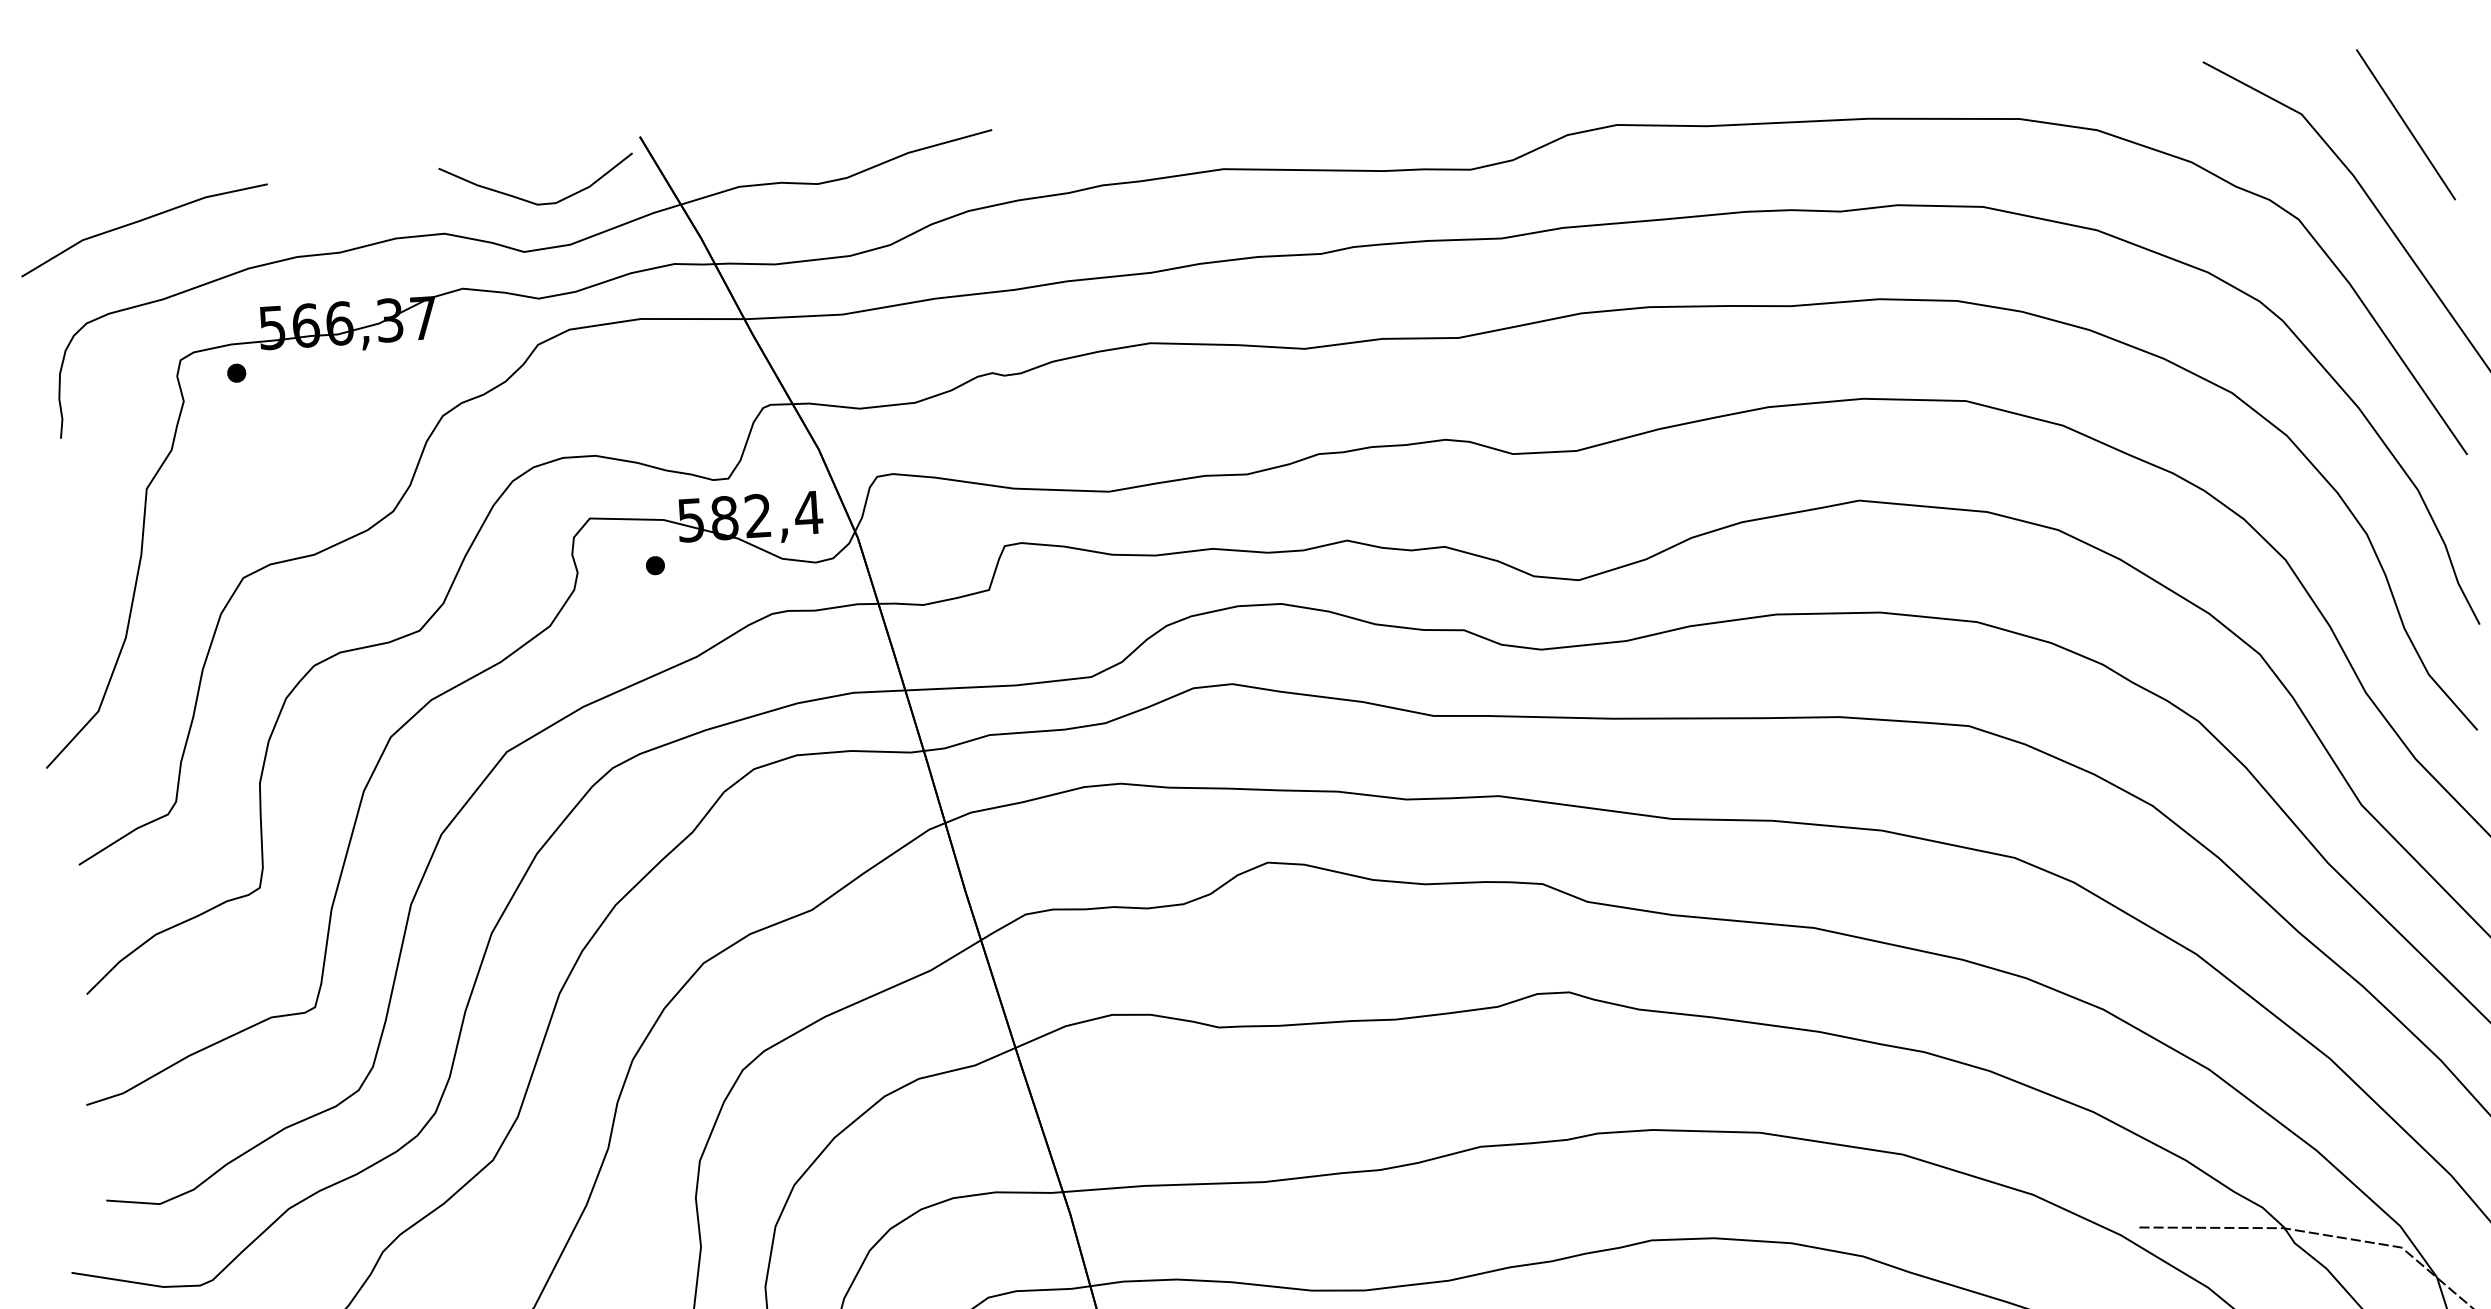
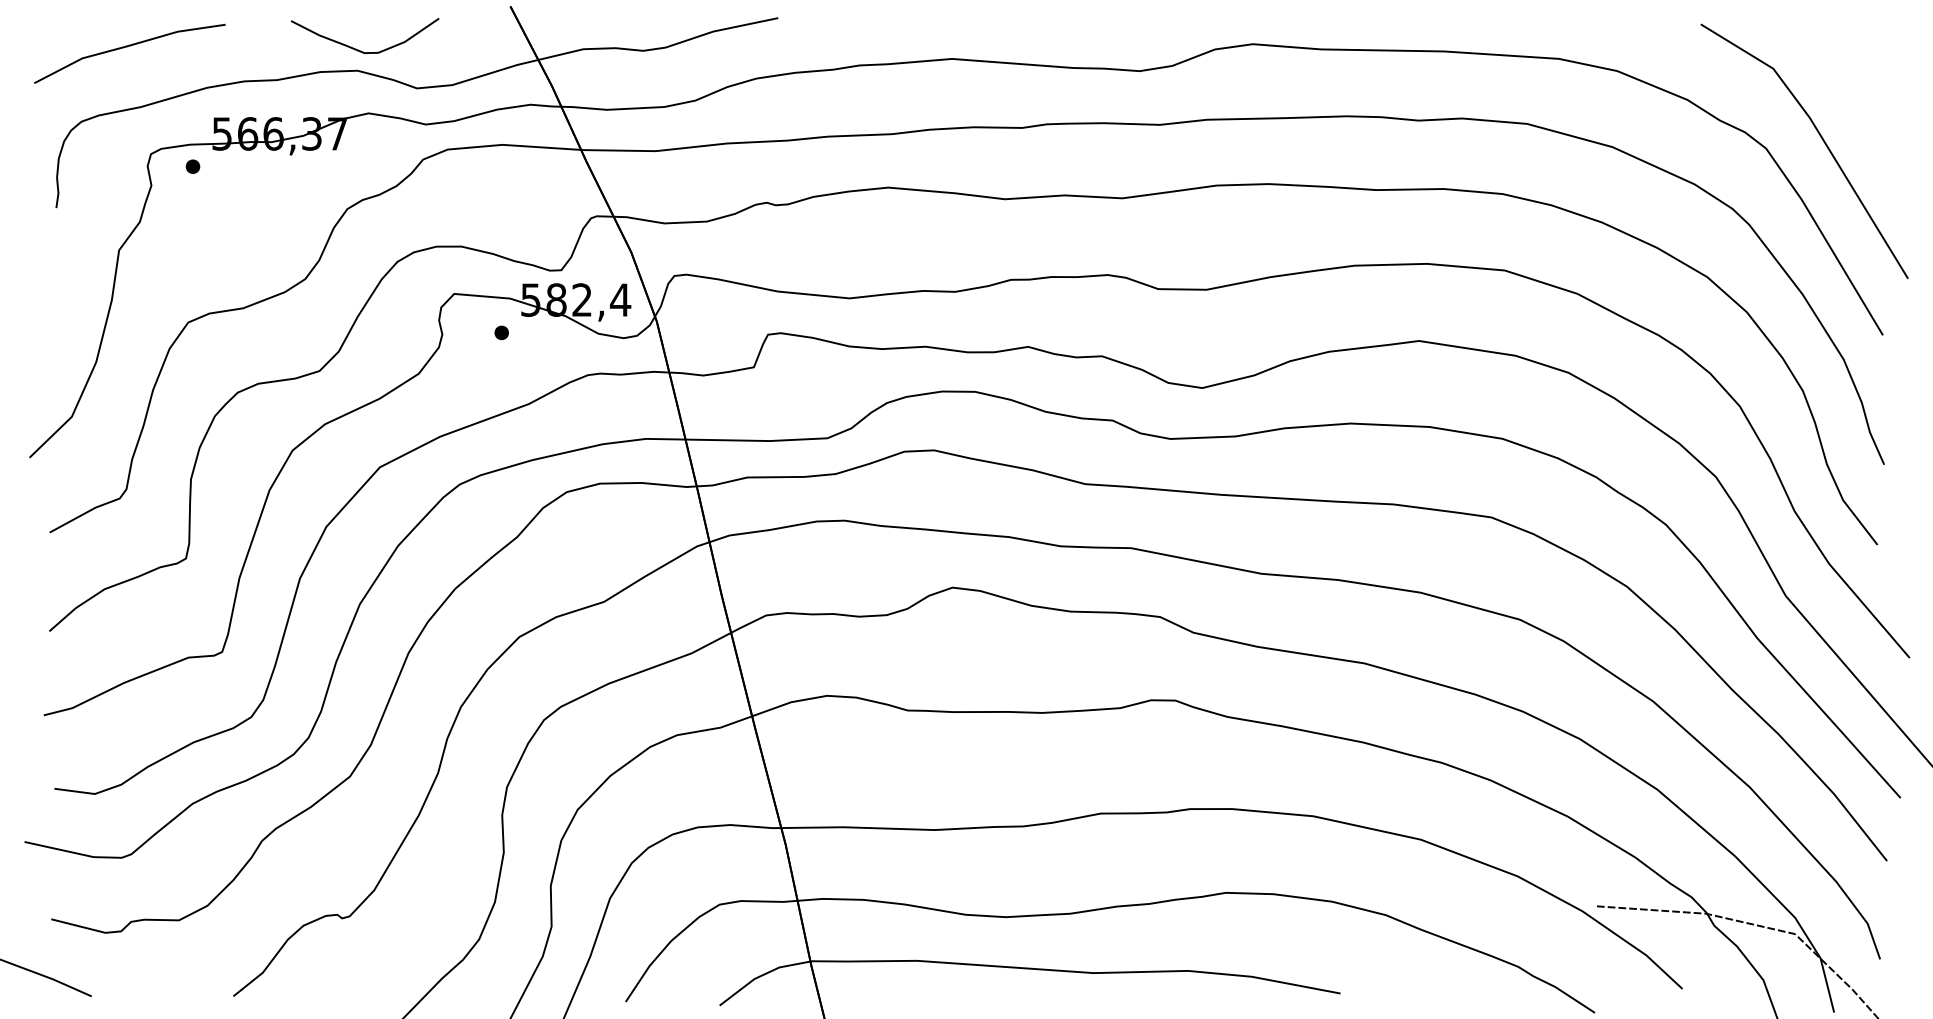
line: (2405, 124) -> (1851, 81), removed
curve: (529, 200) -> (358, 49), moved

